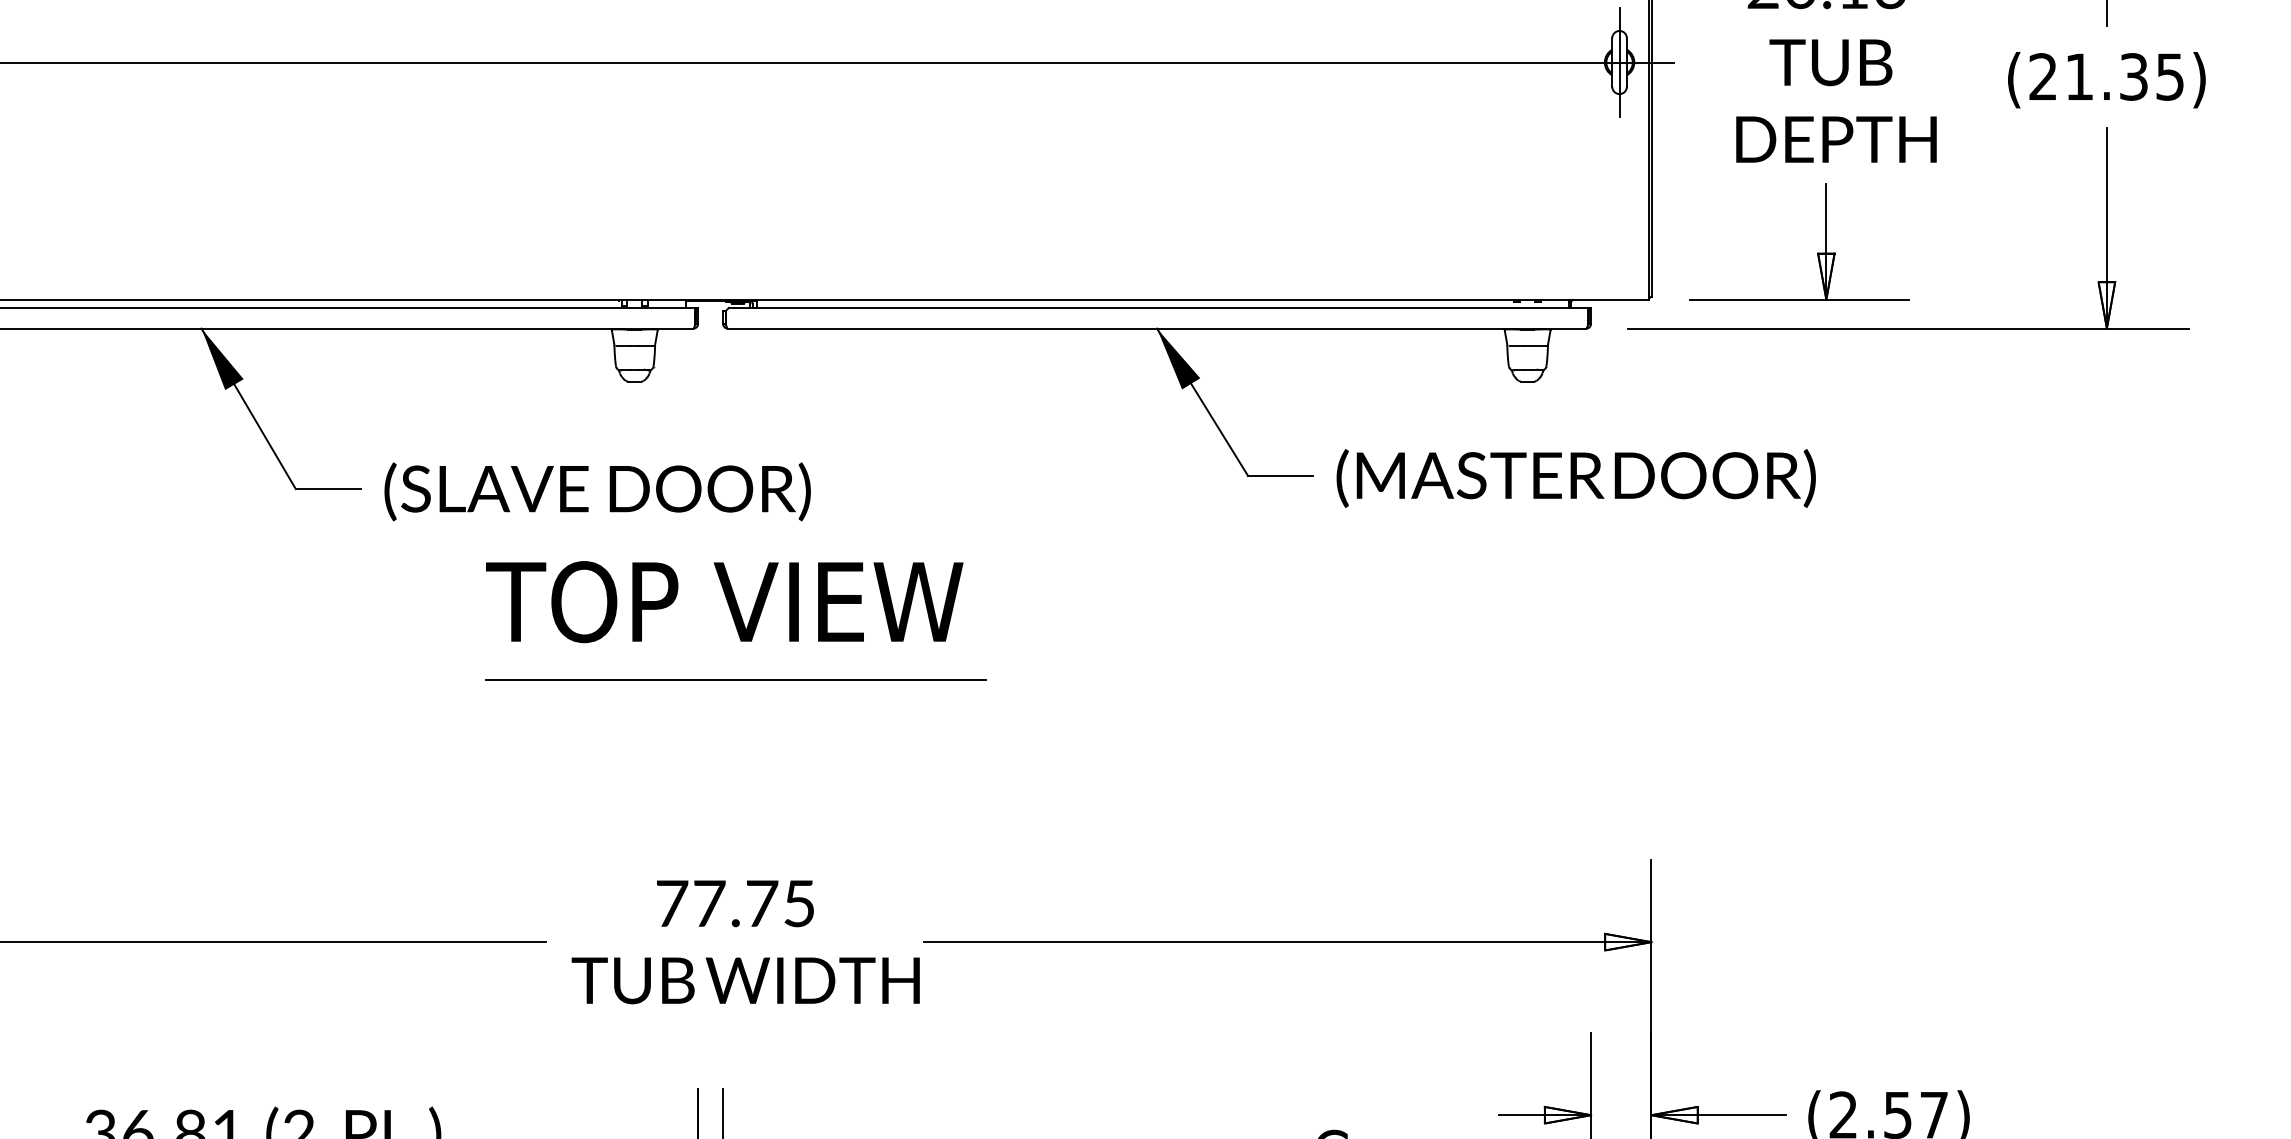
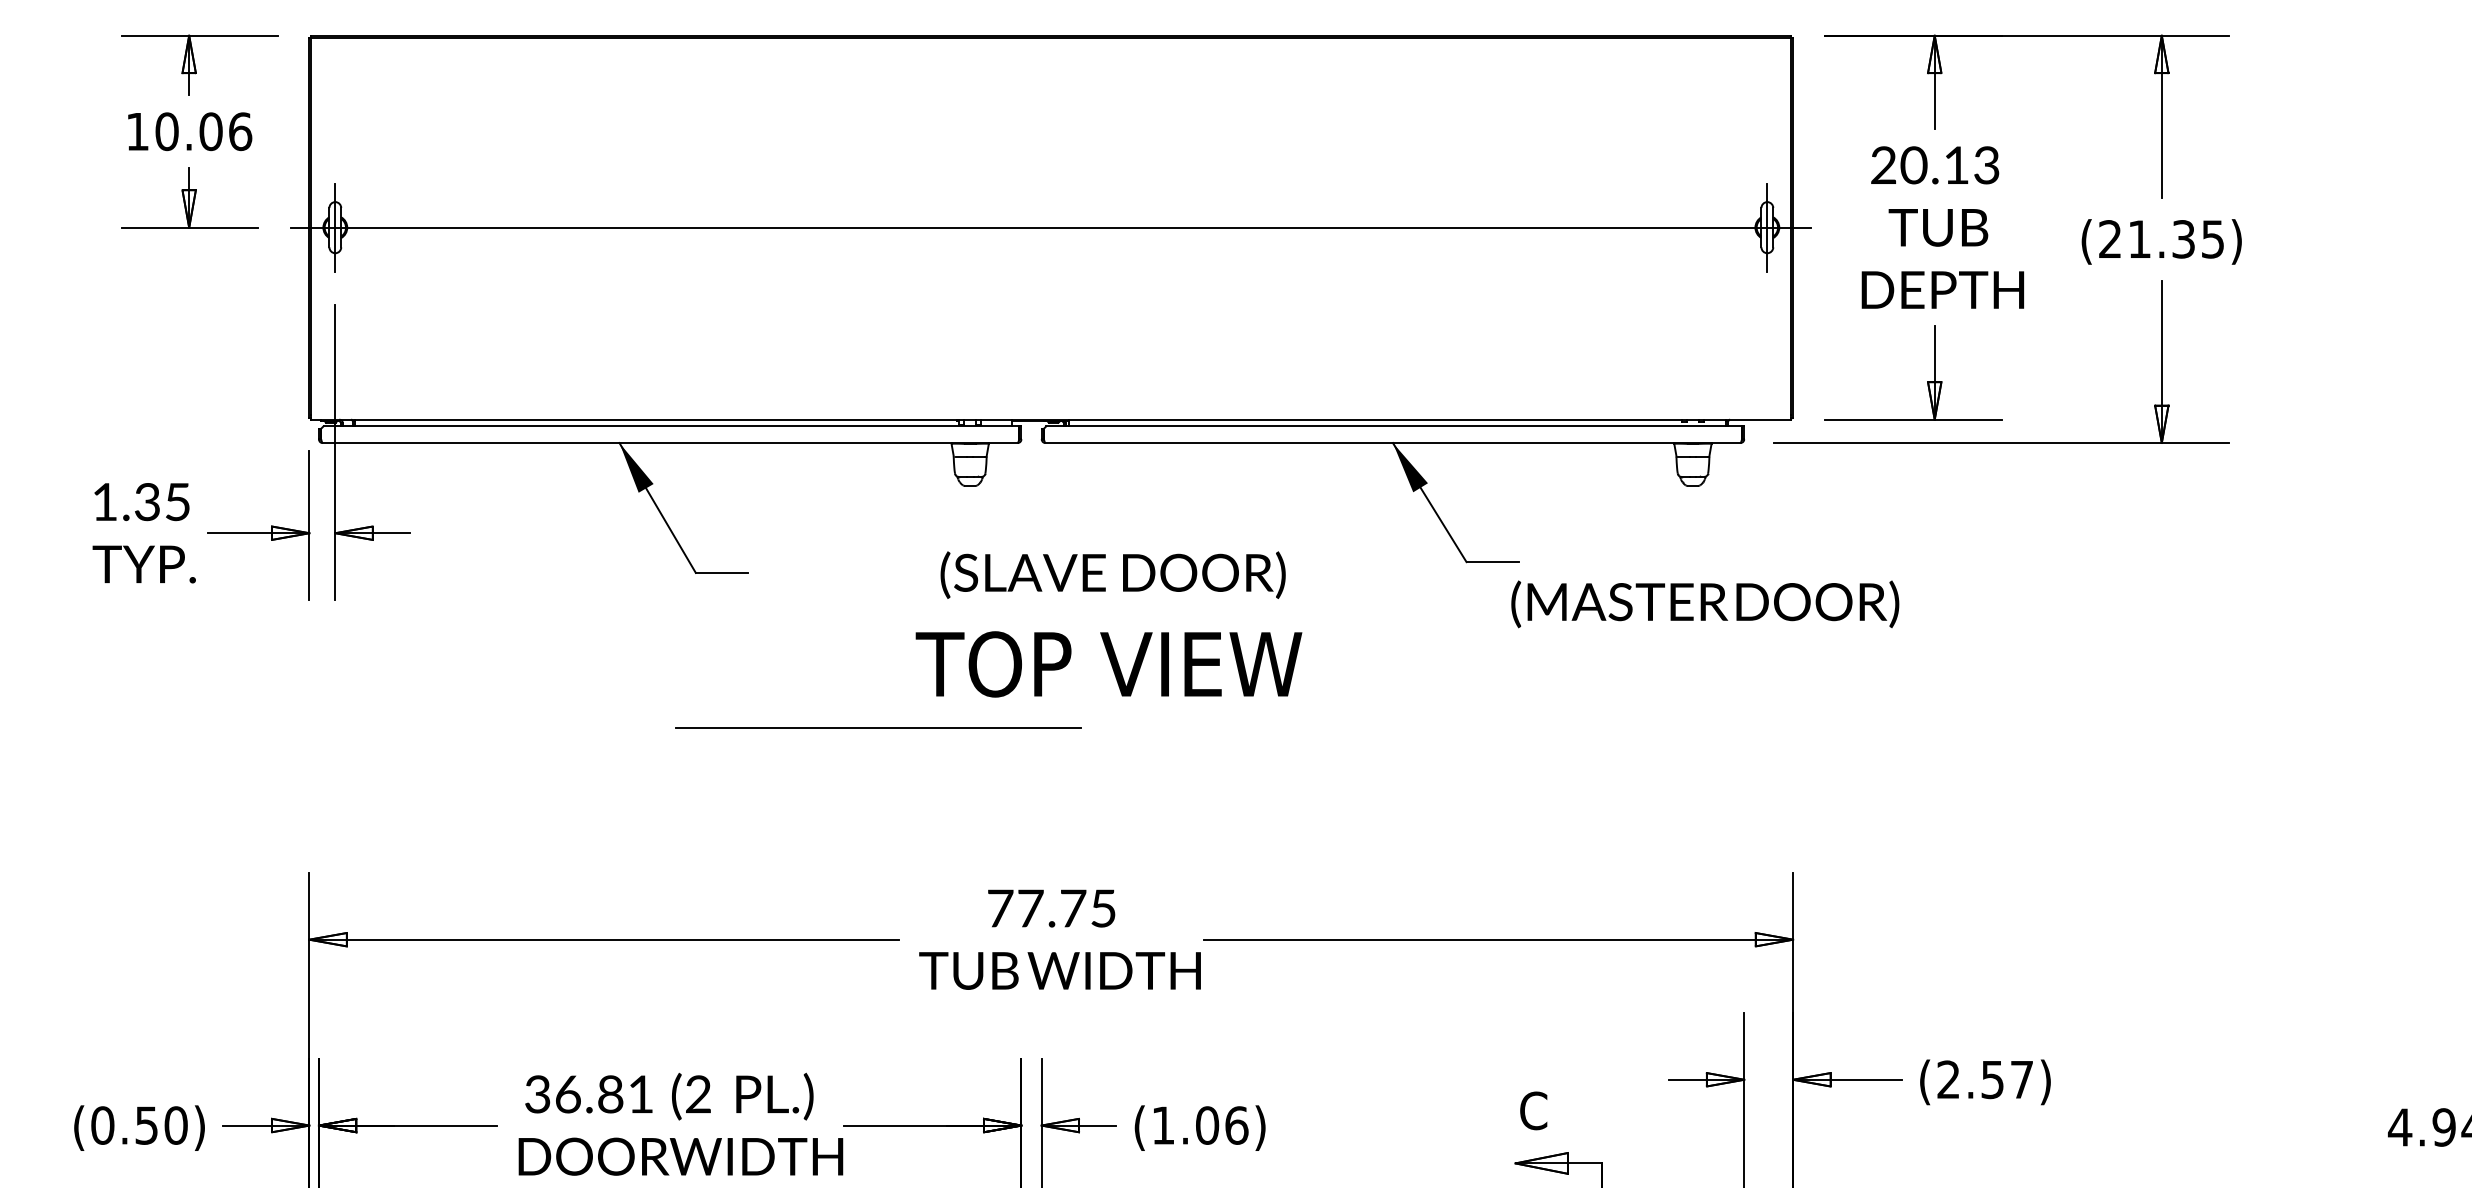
text: (1576, 478) -> (1705, 604), moved
text: (596, 491) -> (1112, 574), moved
text: (724, 602) -> (1108, 664), moved
line: (736, 680) -> (878, 727), moved

